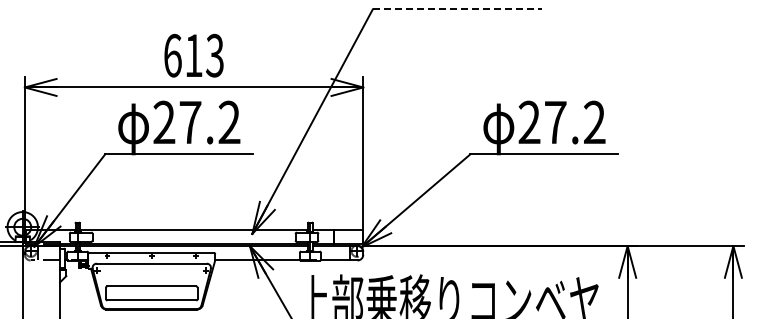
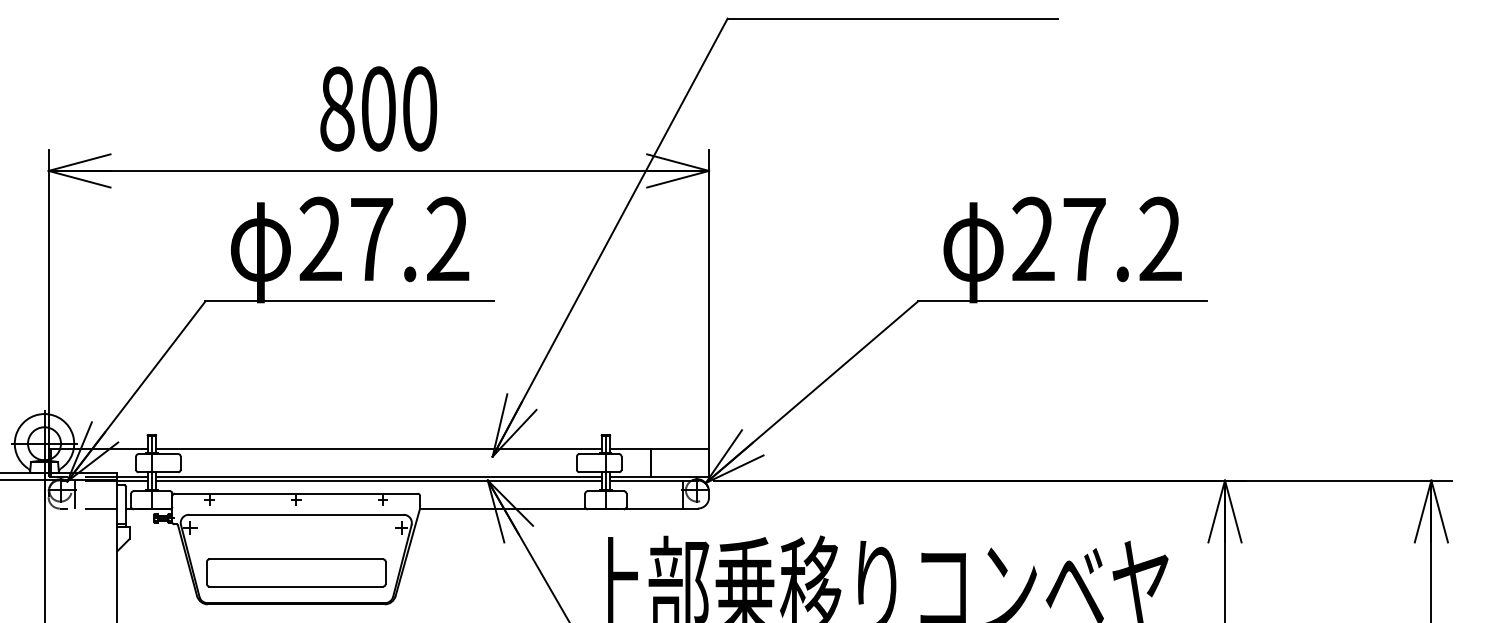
line: (457, 9) -> (892, 18), dashed -> solid
text: (193, 55) -> (377, 108), 613 -> 800

